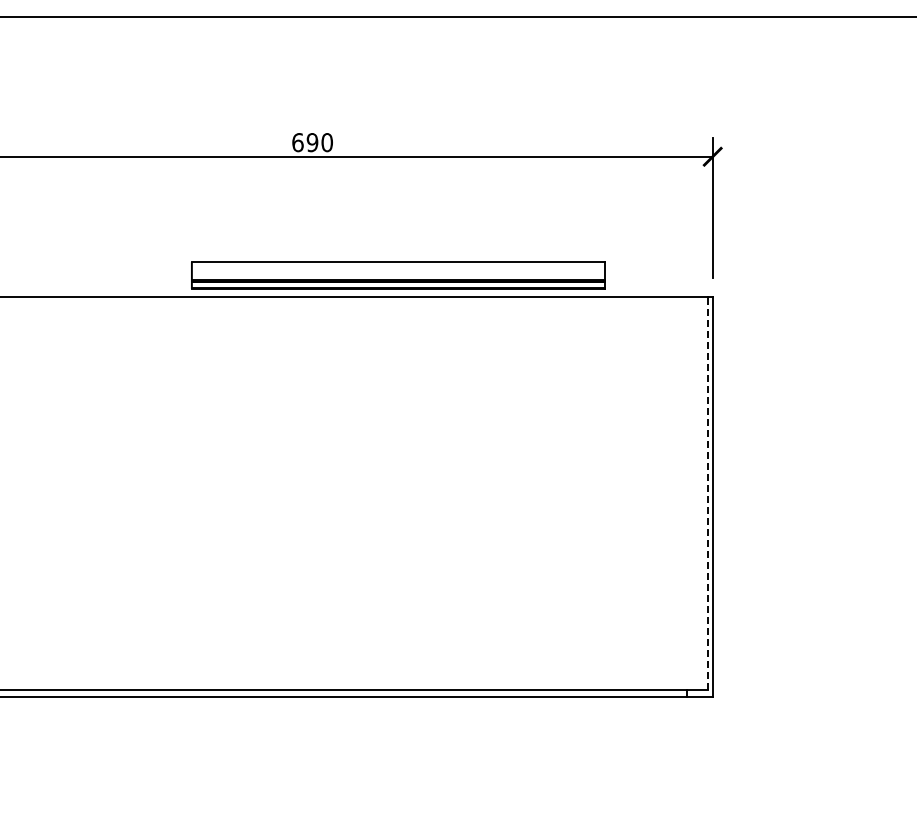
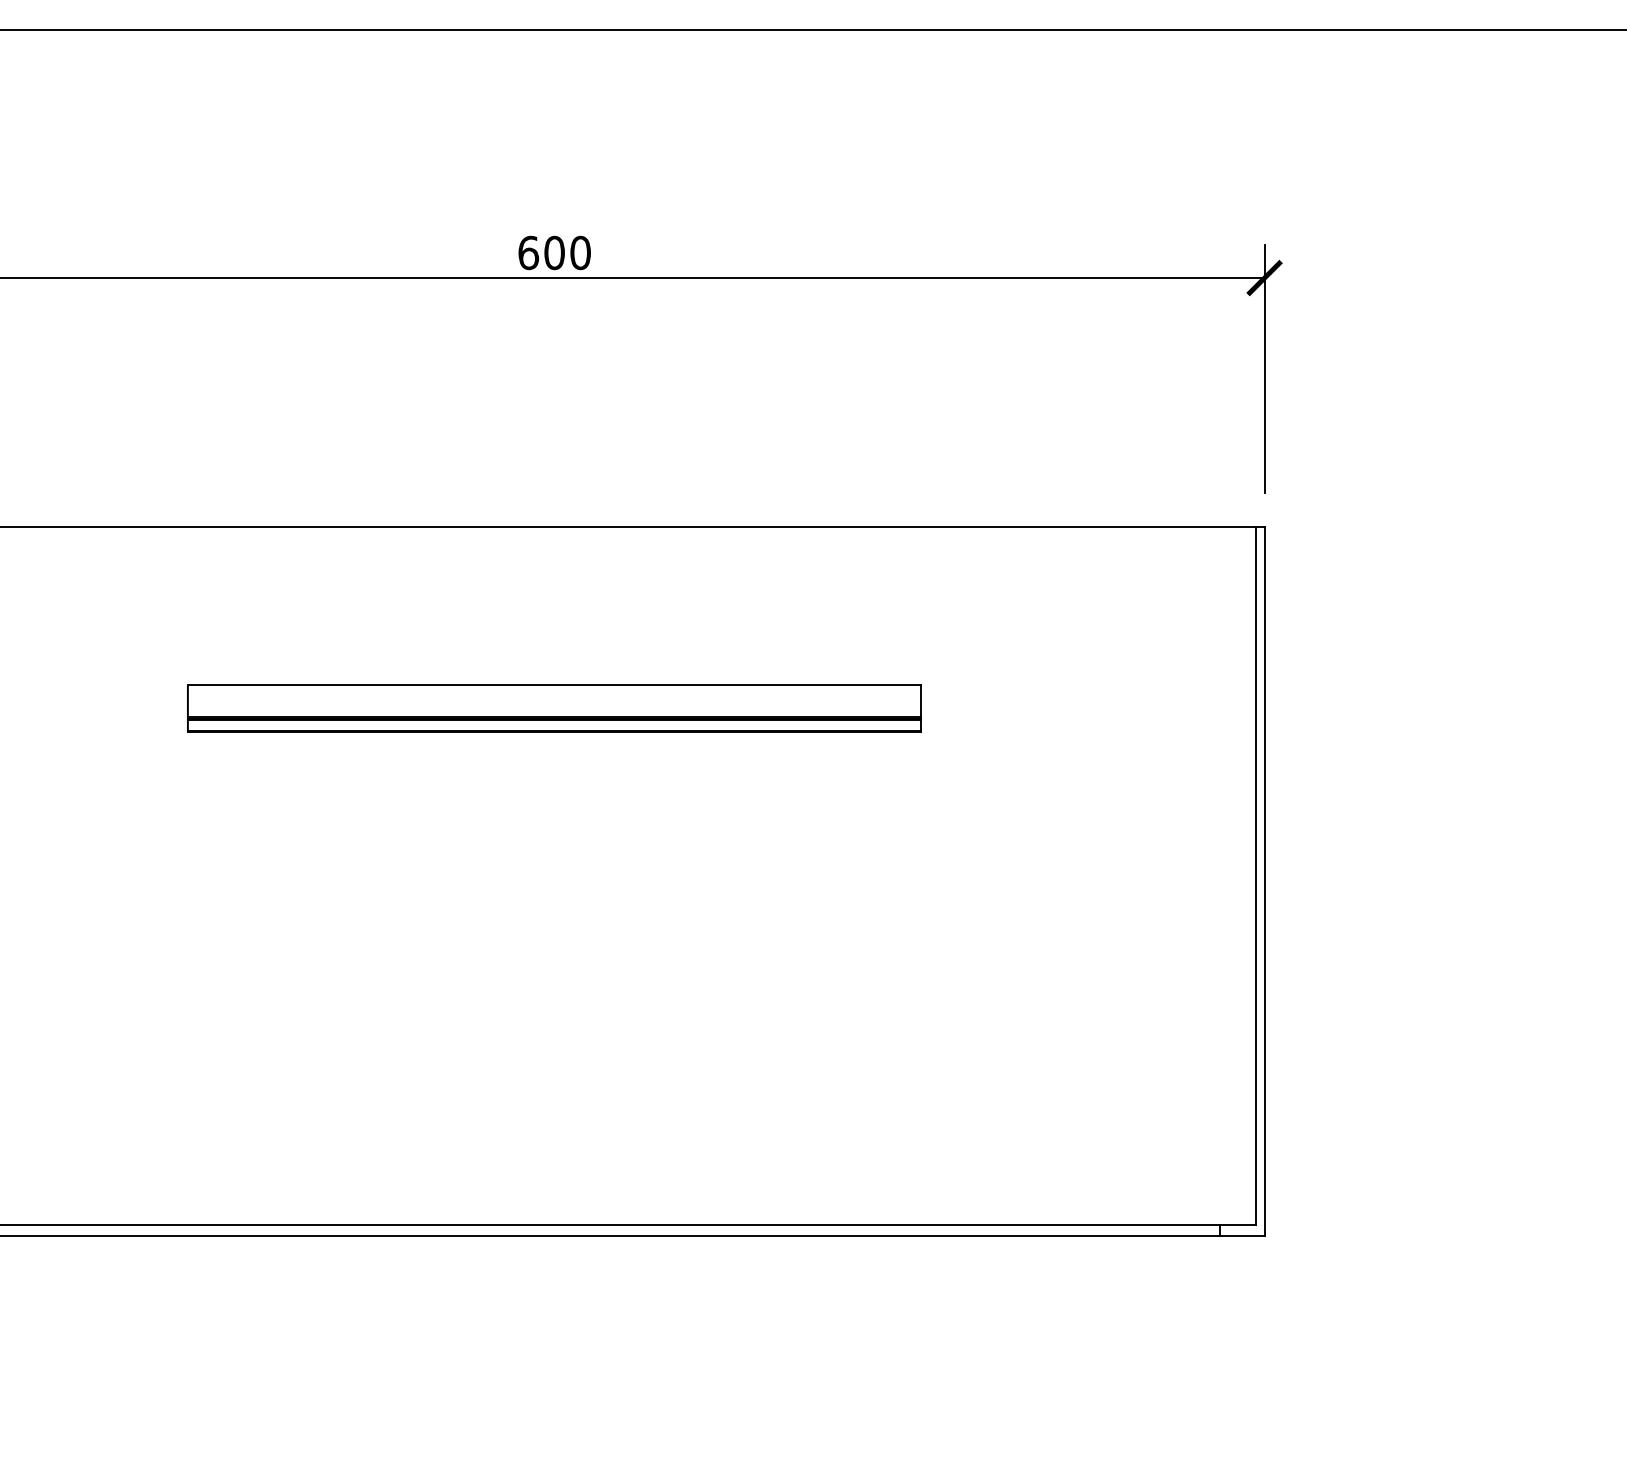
text: (312, 142) -> (554, 252), 690 -> 600
part: (398, 275) -> (554, 708), moved
line: (708, 493) -> (1257, 875), dashed -> solid

